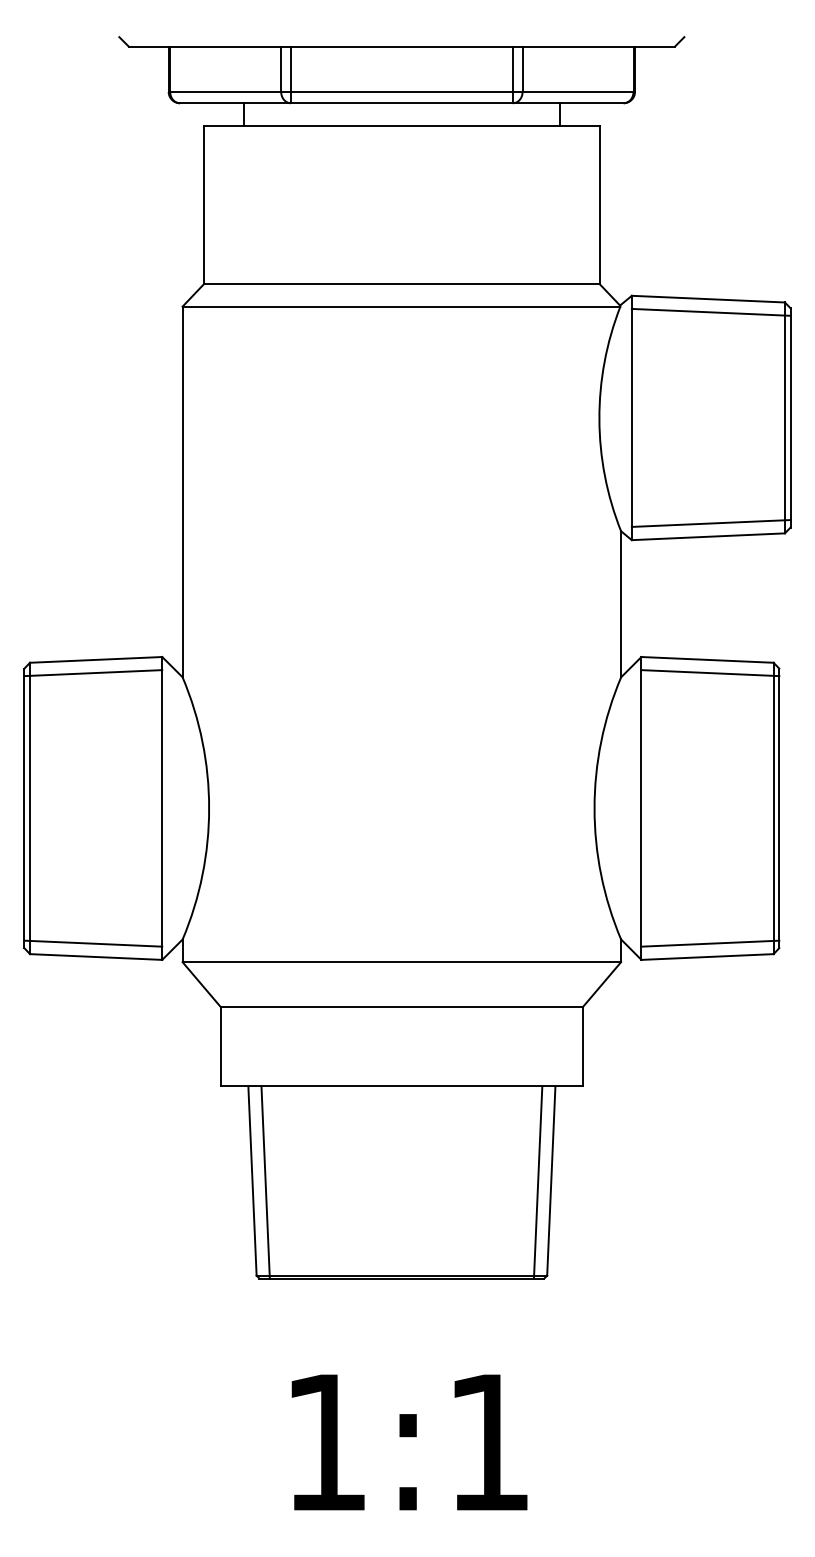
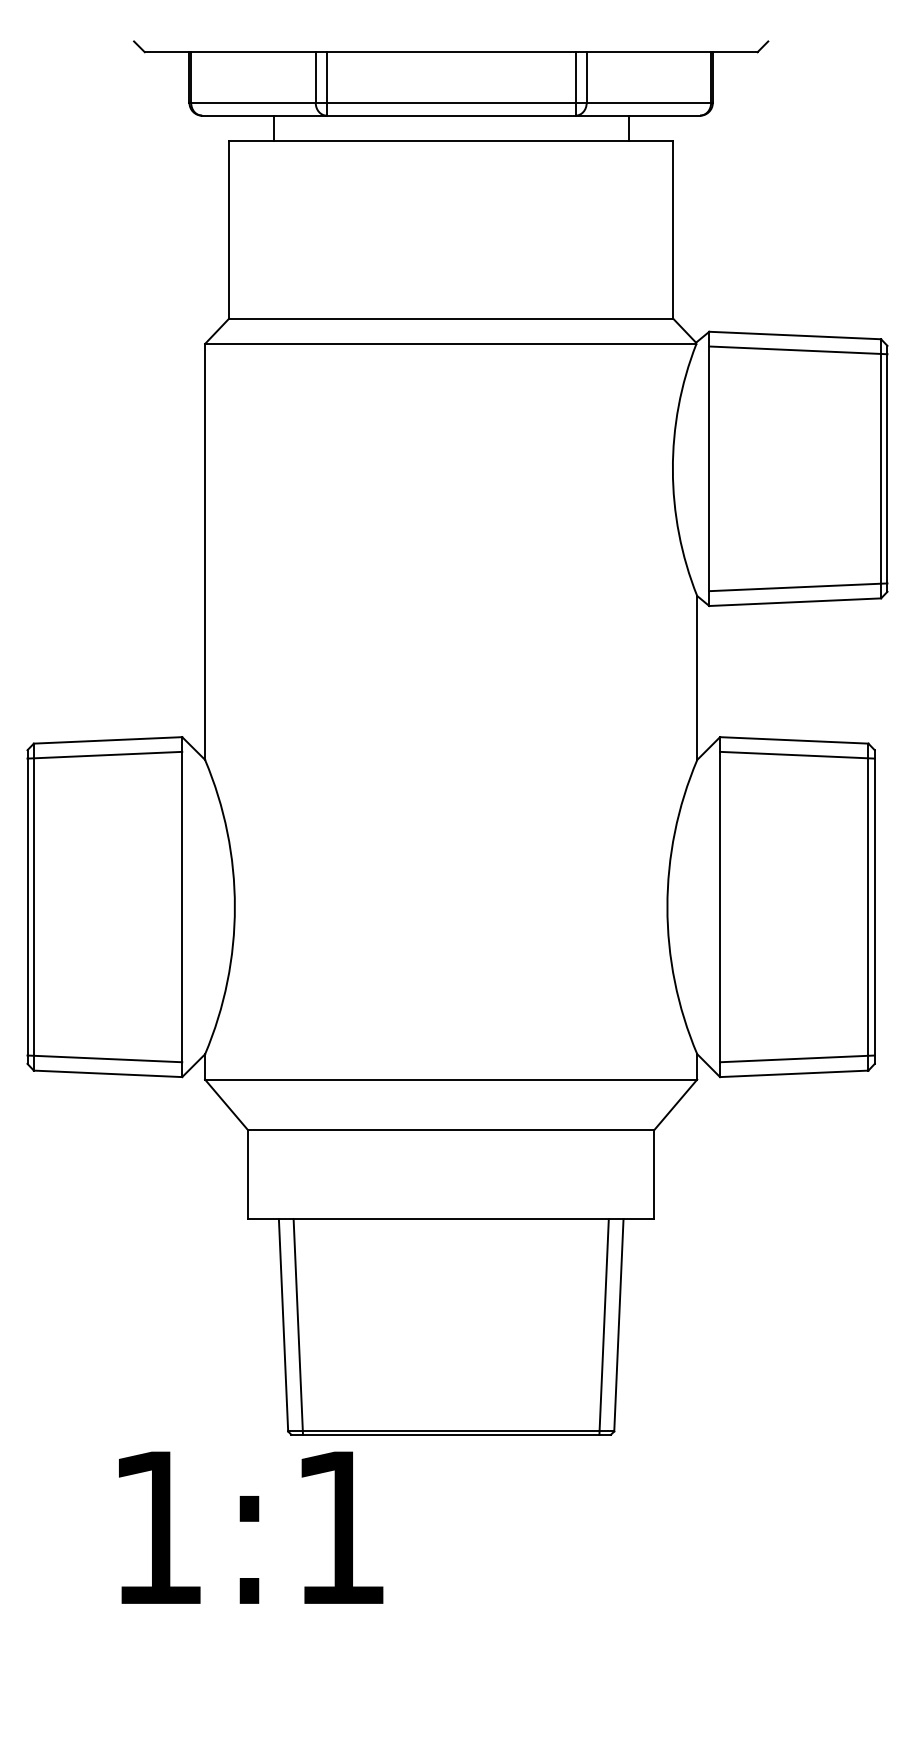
text: (409, 1442) -> (250, 1527), moved

